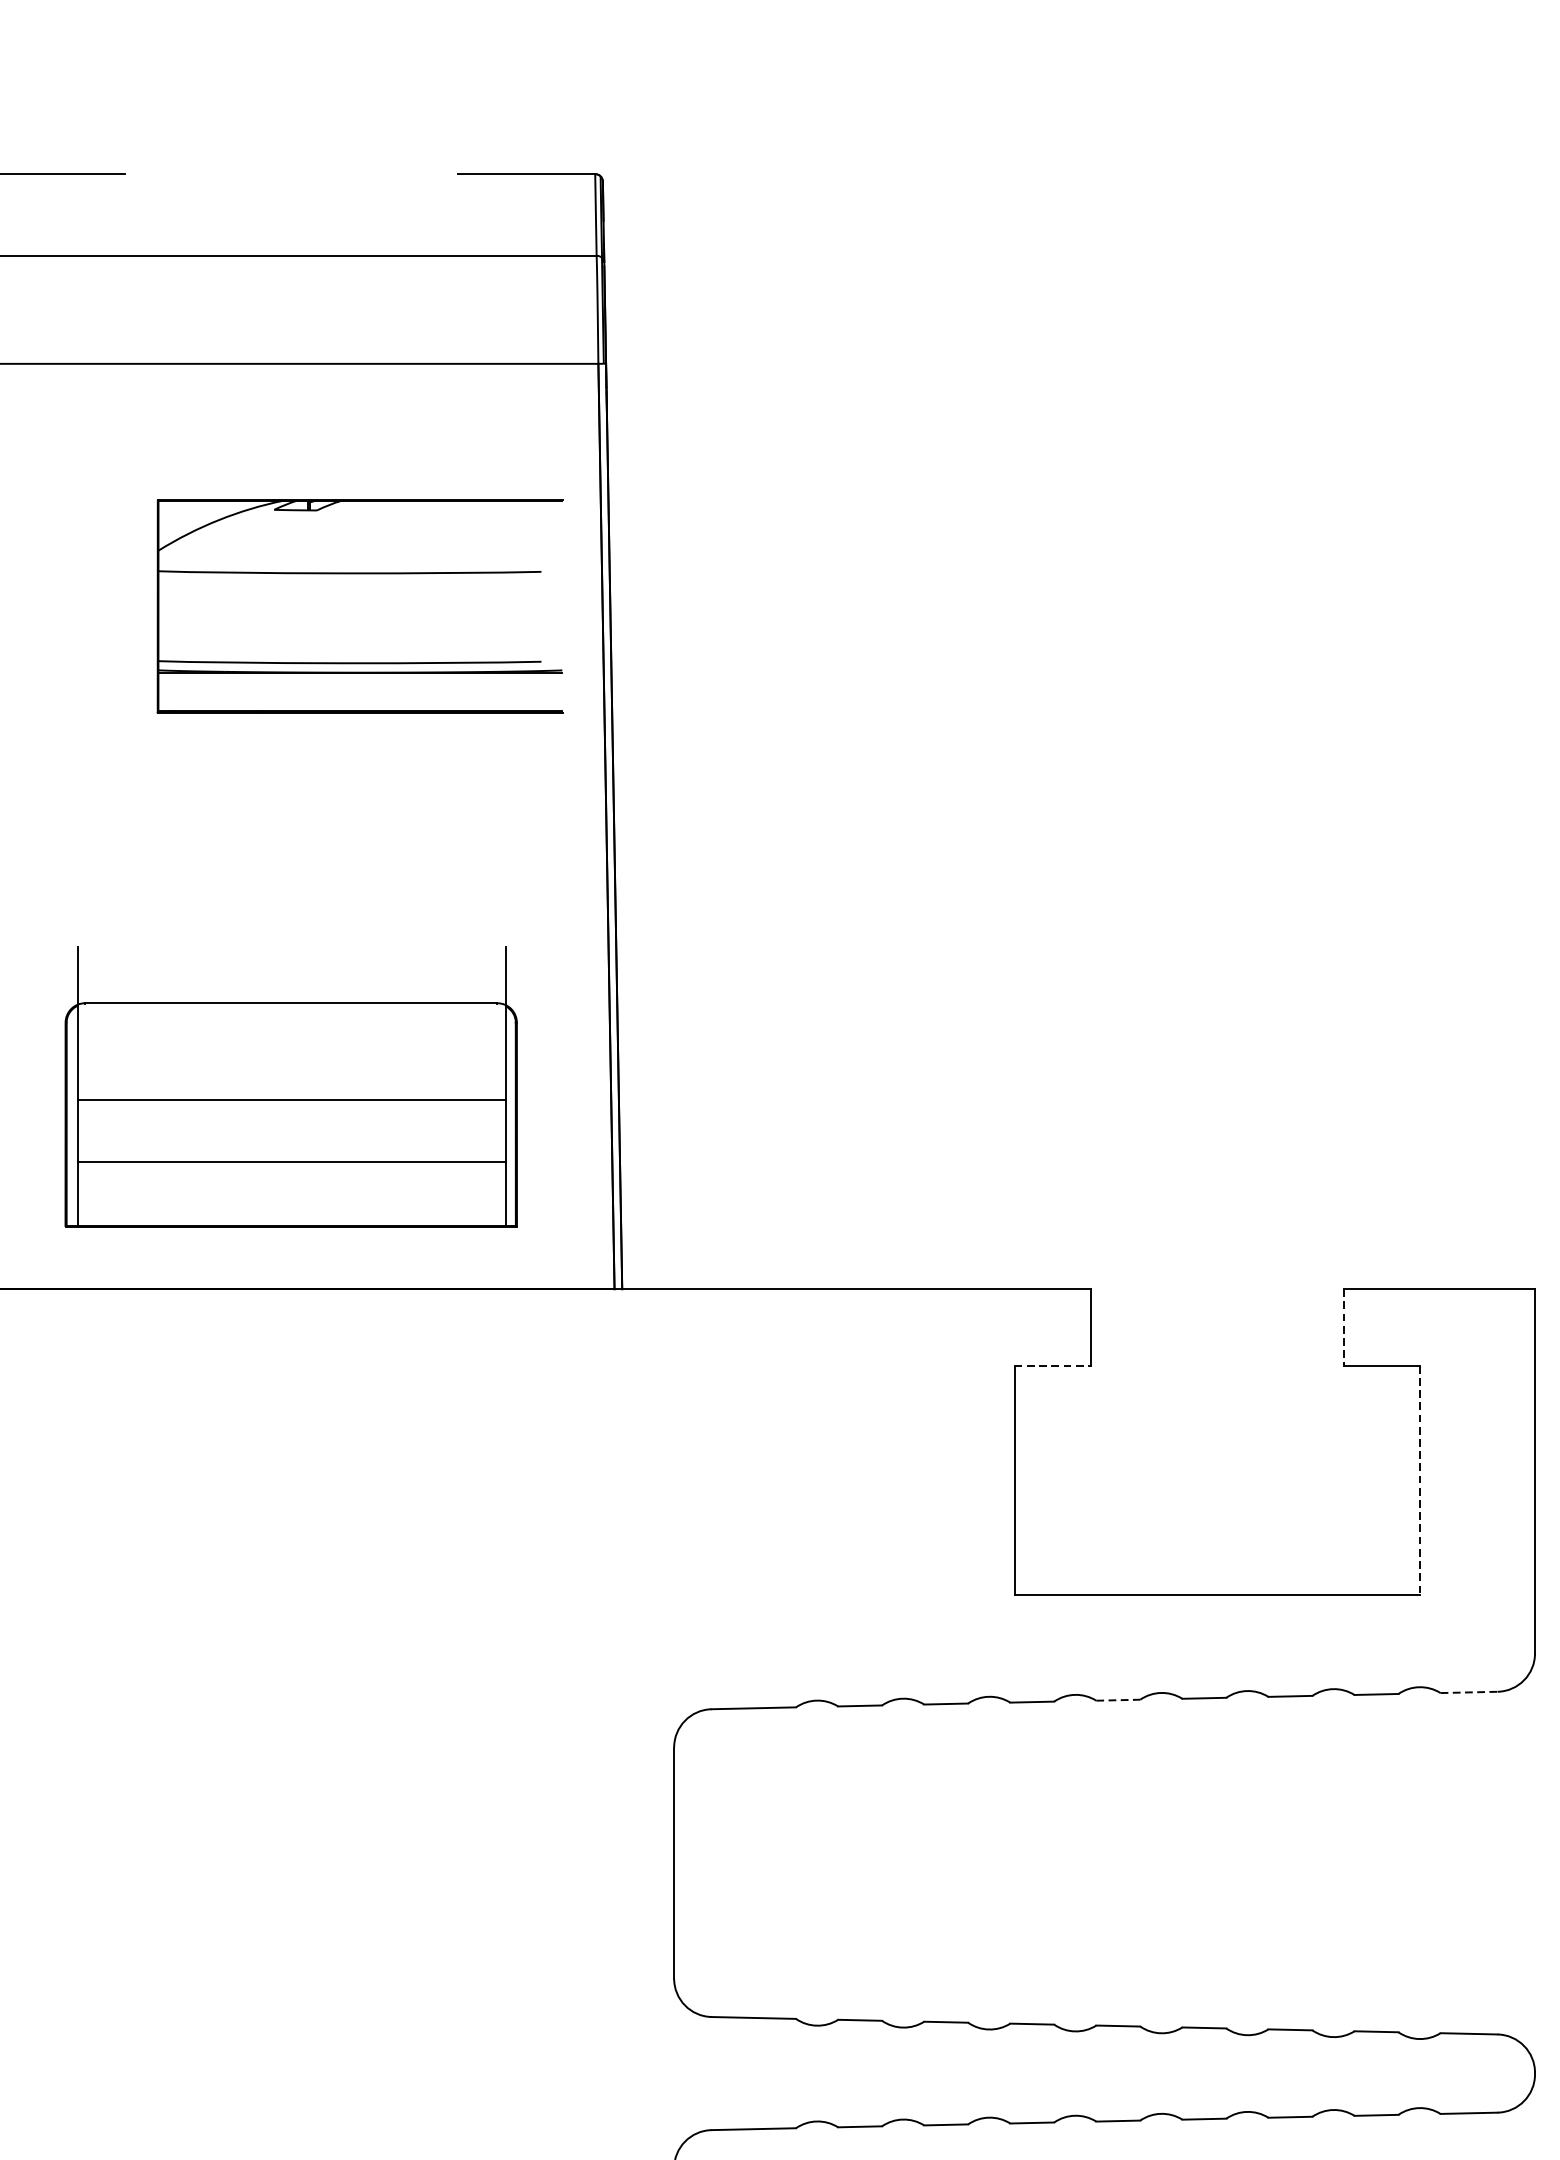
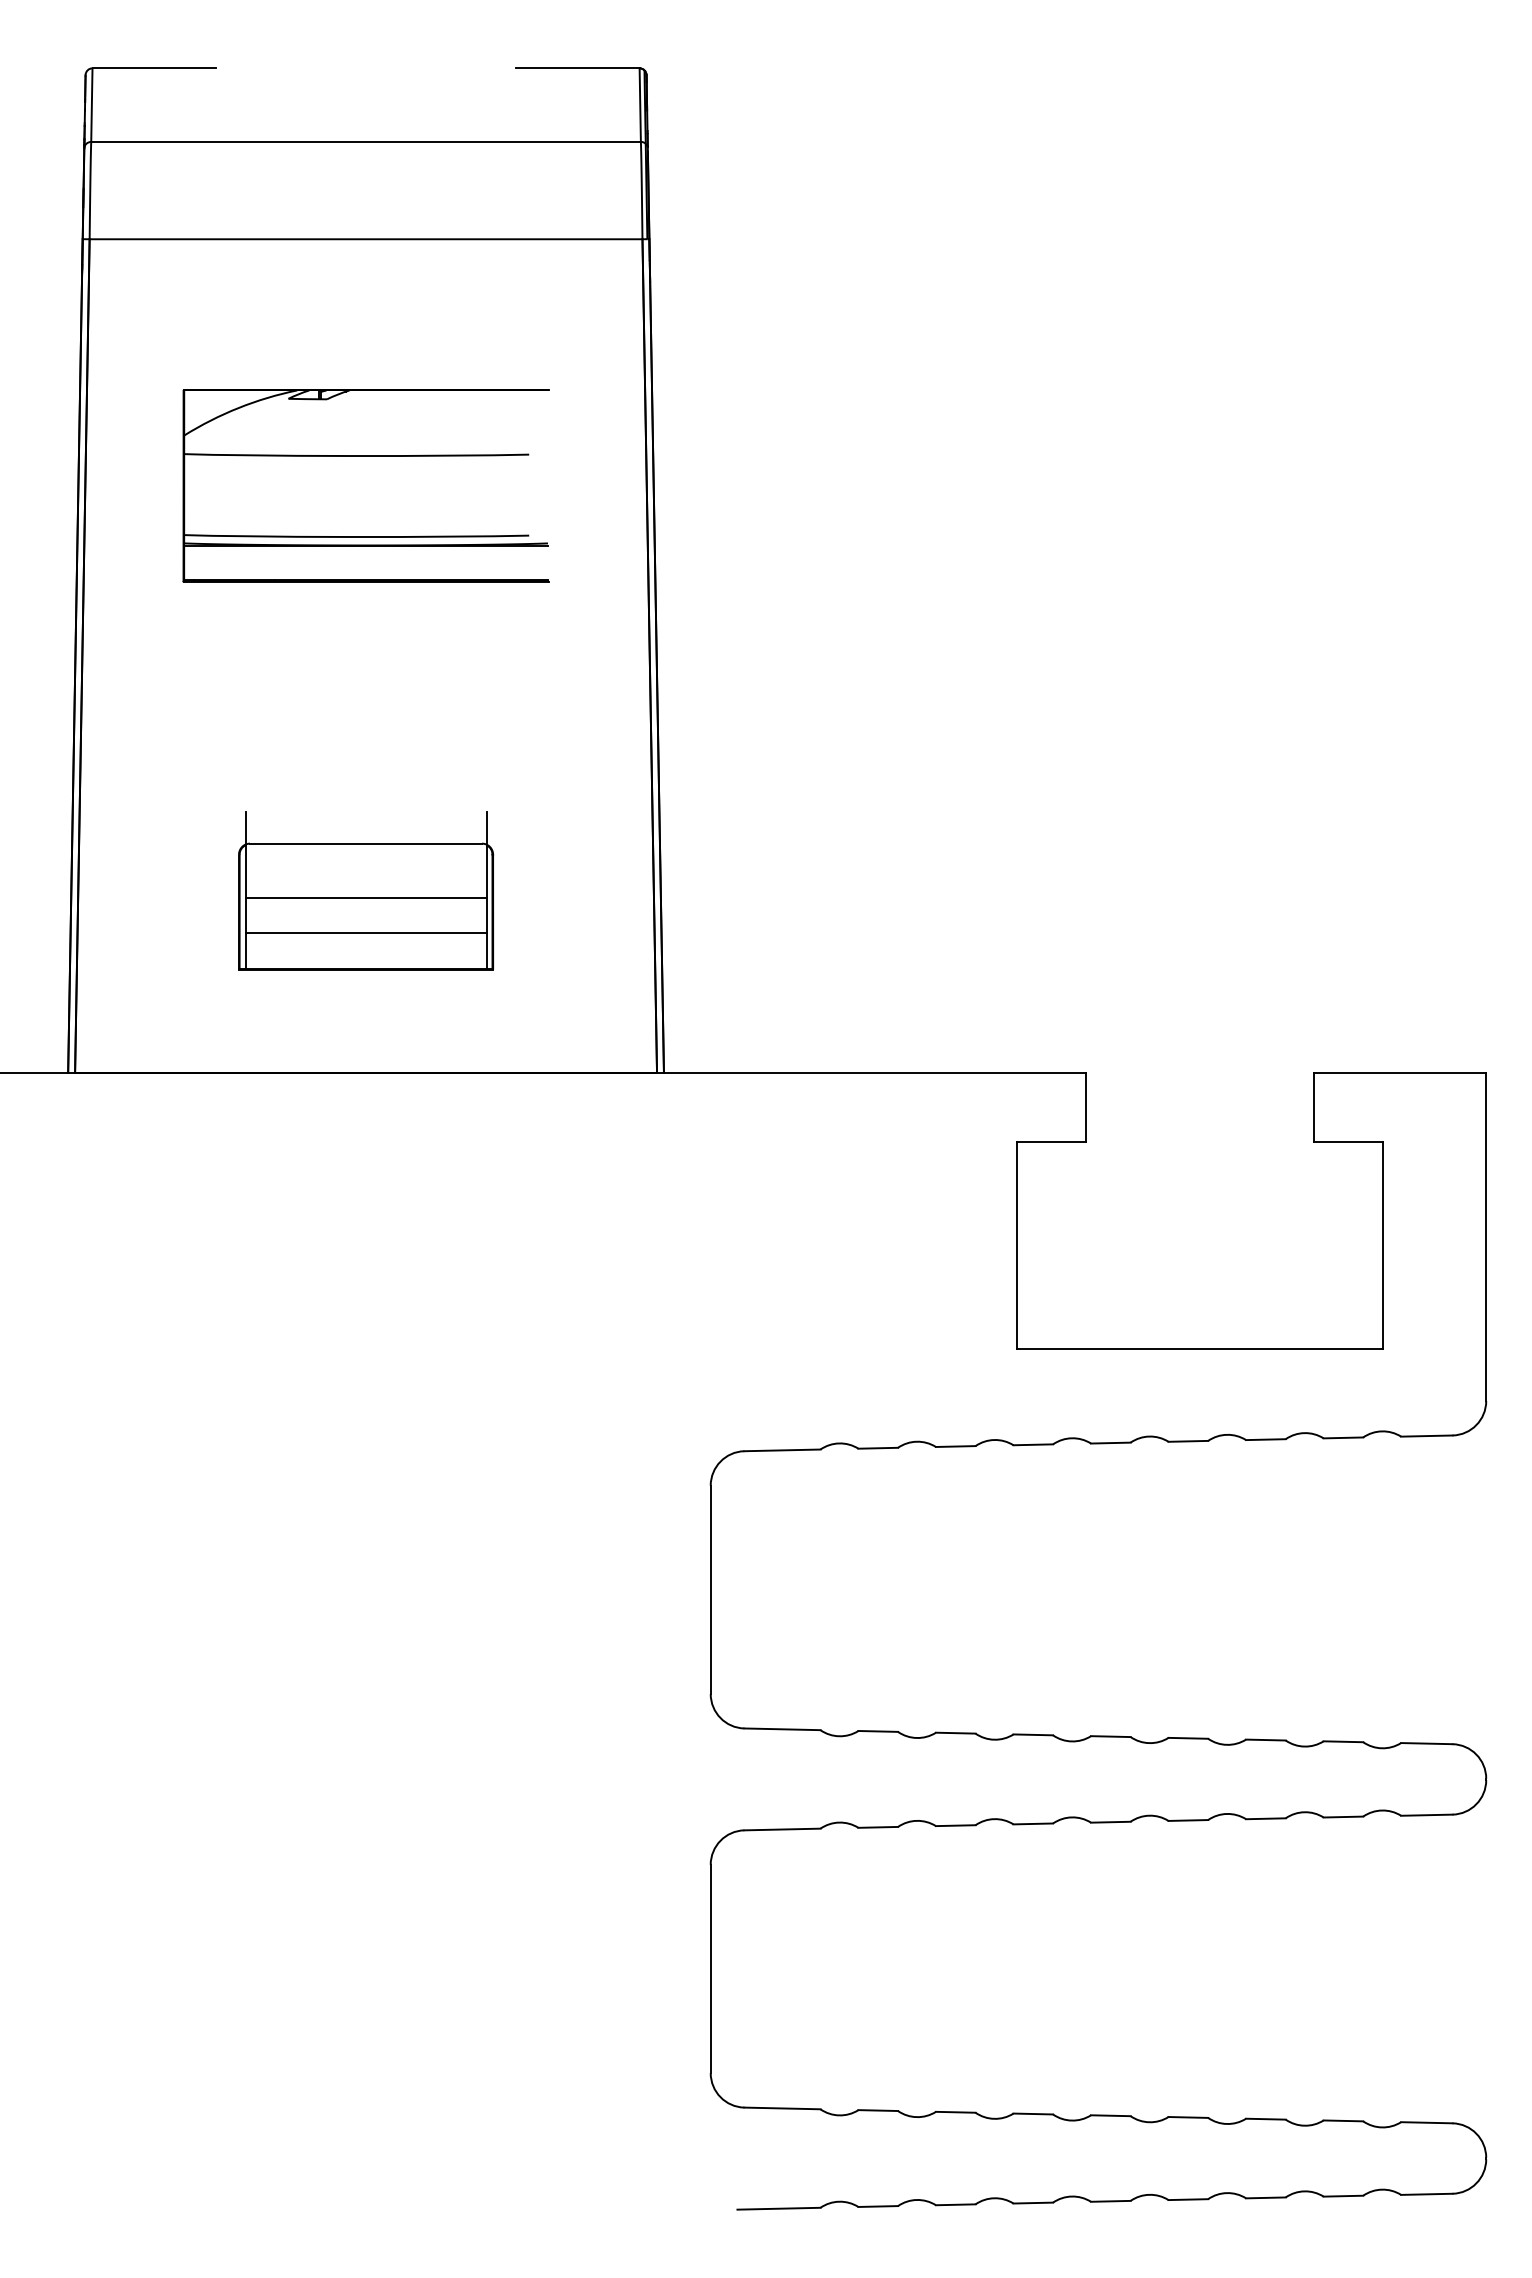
part: (359, 573) -> (365, 456), moved
part: (292, 1086) -> (366, 890), size x0.62
line: (1343, 1327) -> (1313, 1107), dashed -> solid
line: (1053, 1365) -> (1052, 1141), dashed -> solid
line: (1419, 1480) -> (1382, 1245), dashed -> solid
line: (1468, 1692) -> (1426, 1436), dashed -> solid
line: (1117, 1700) -> (1110, 1443), dashed -> solid

